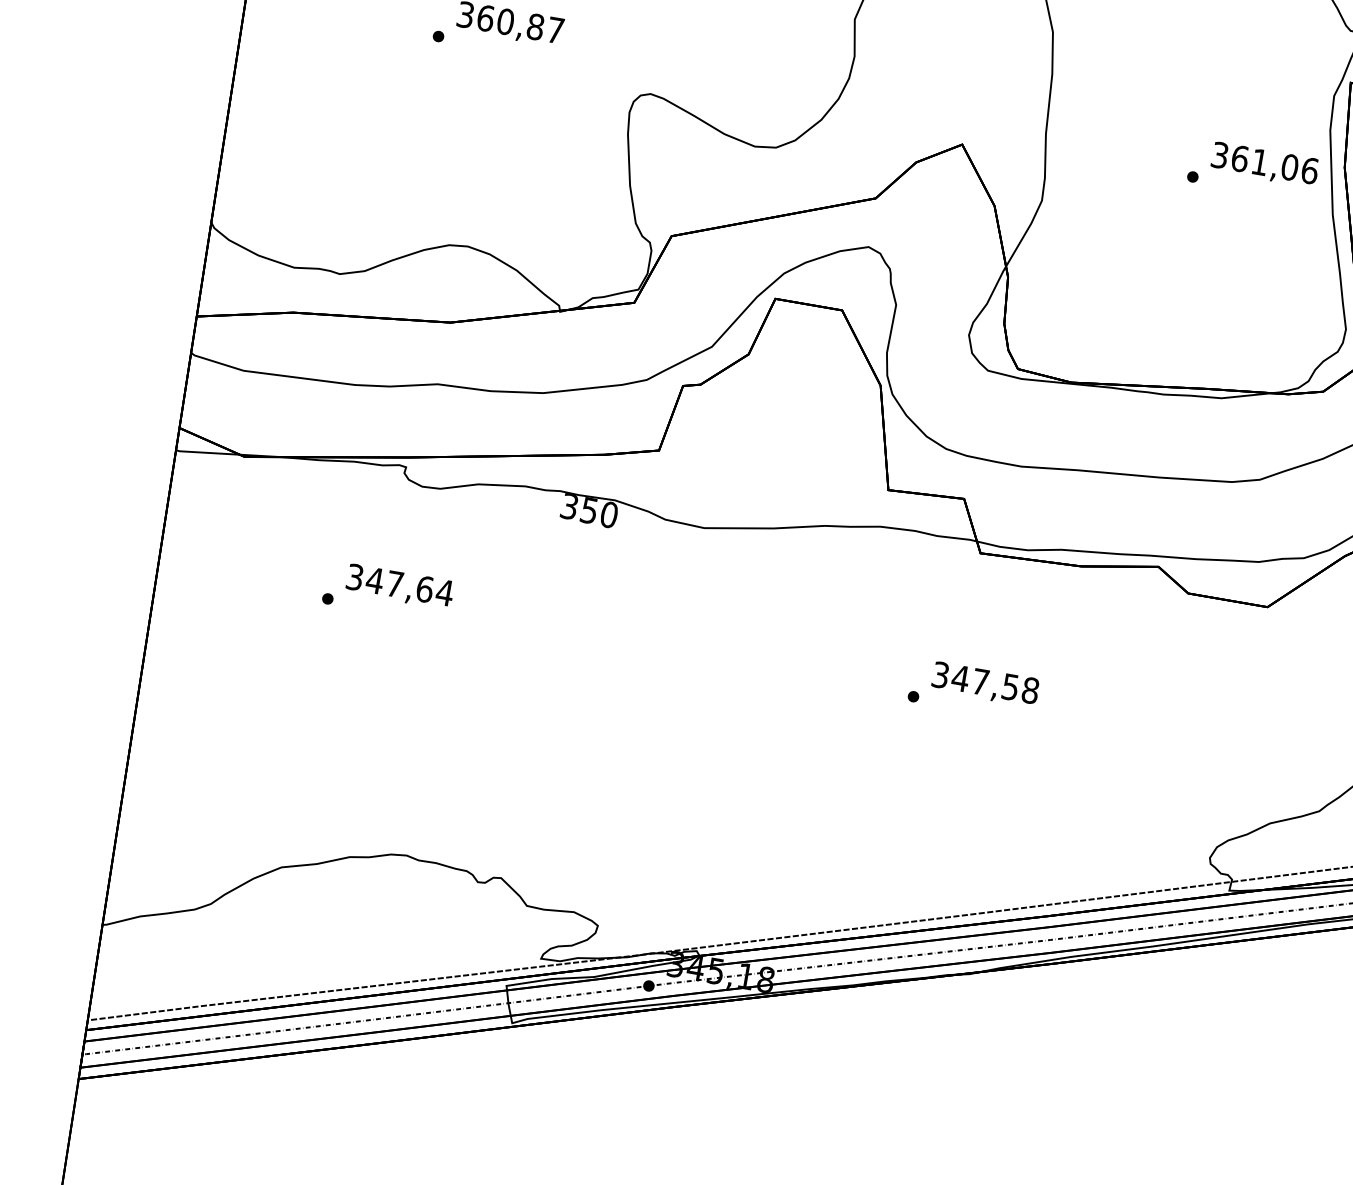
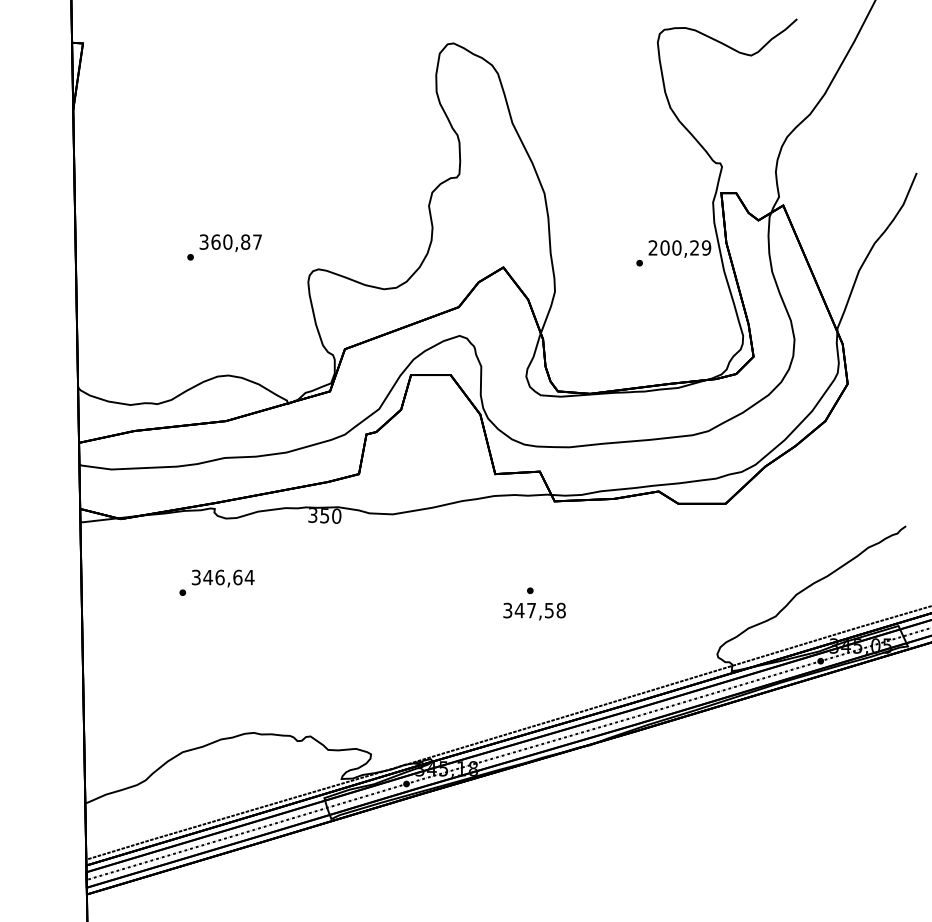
text: (1264, 162) -> (679, 247), 361,06 -> 200,29
text: (394, 583) -> (219, 577), 347,64 -> 346,64
text: (985, 684) -> (534, 611), moved

